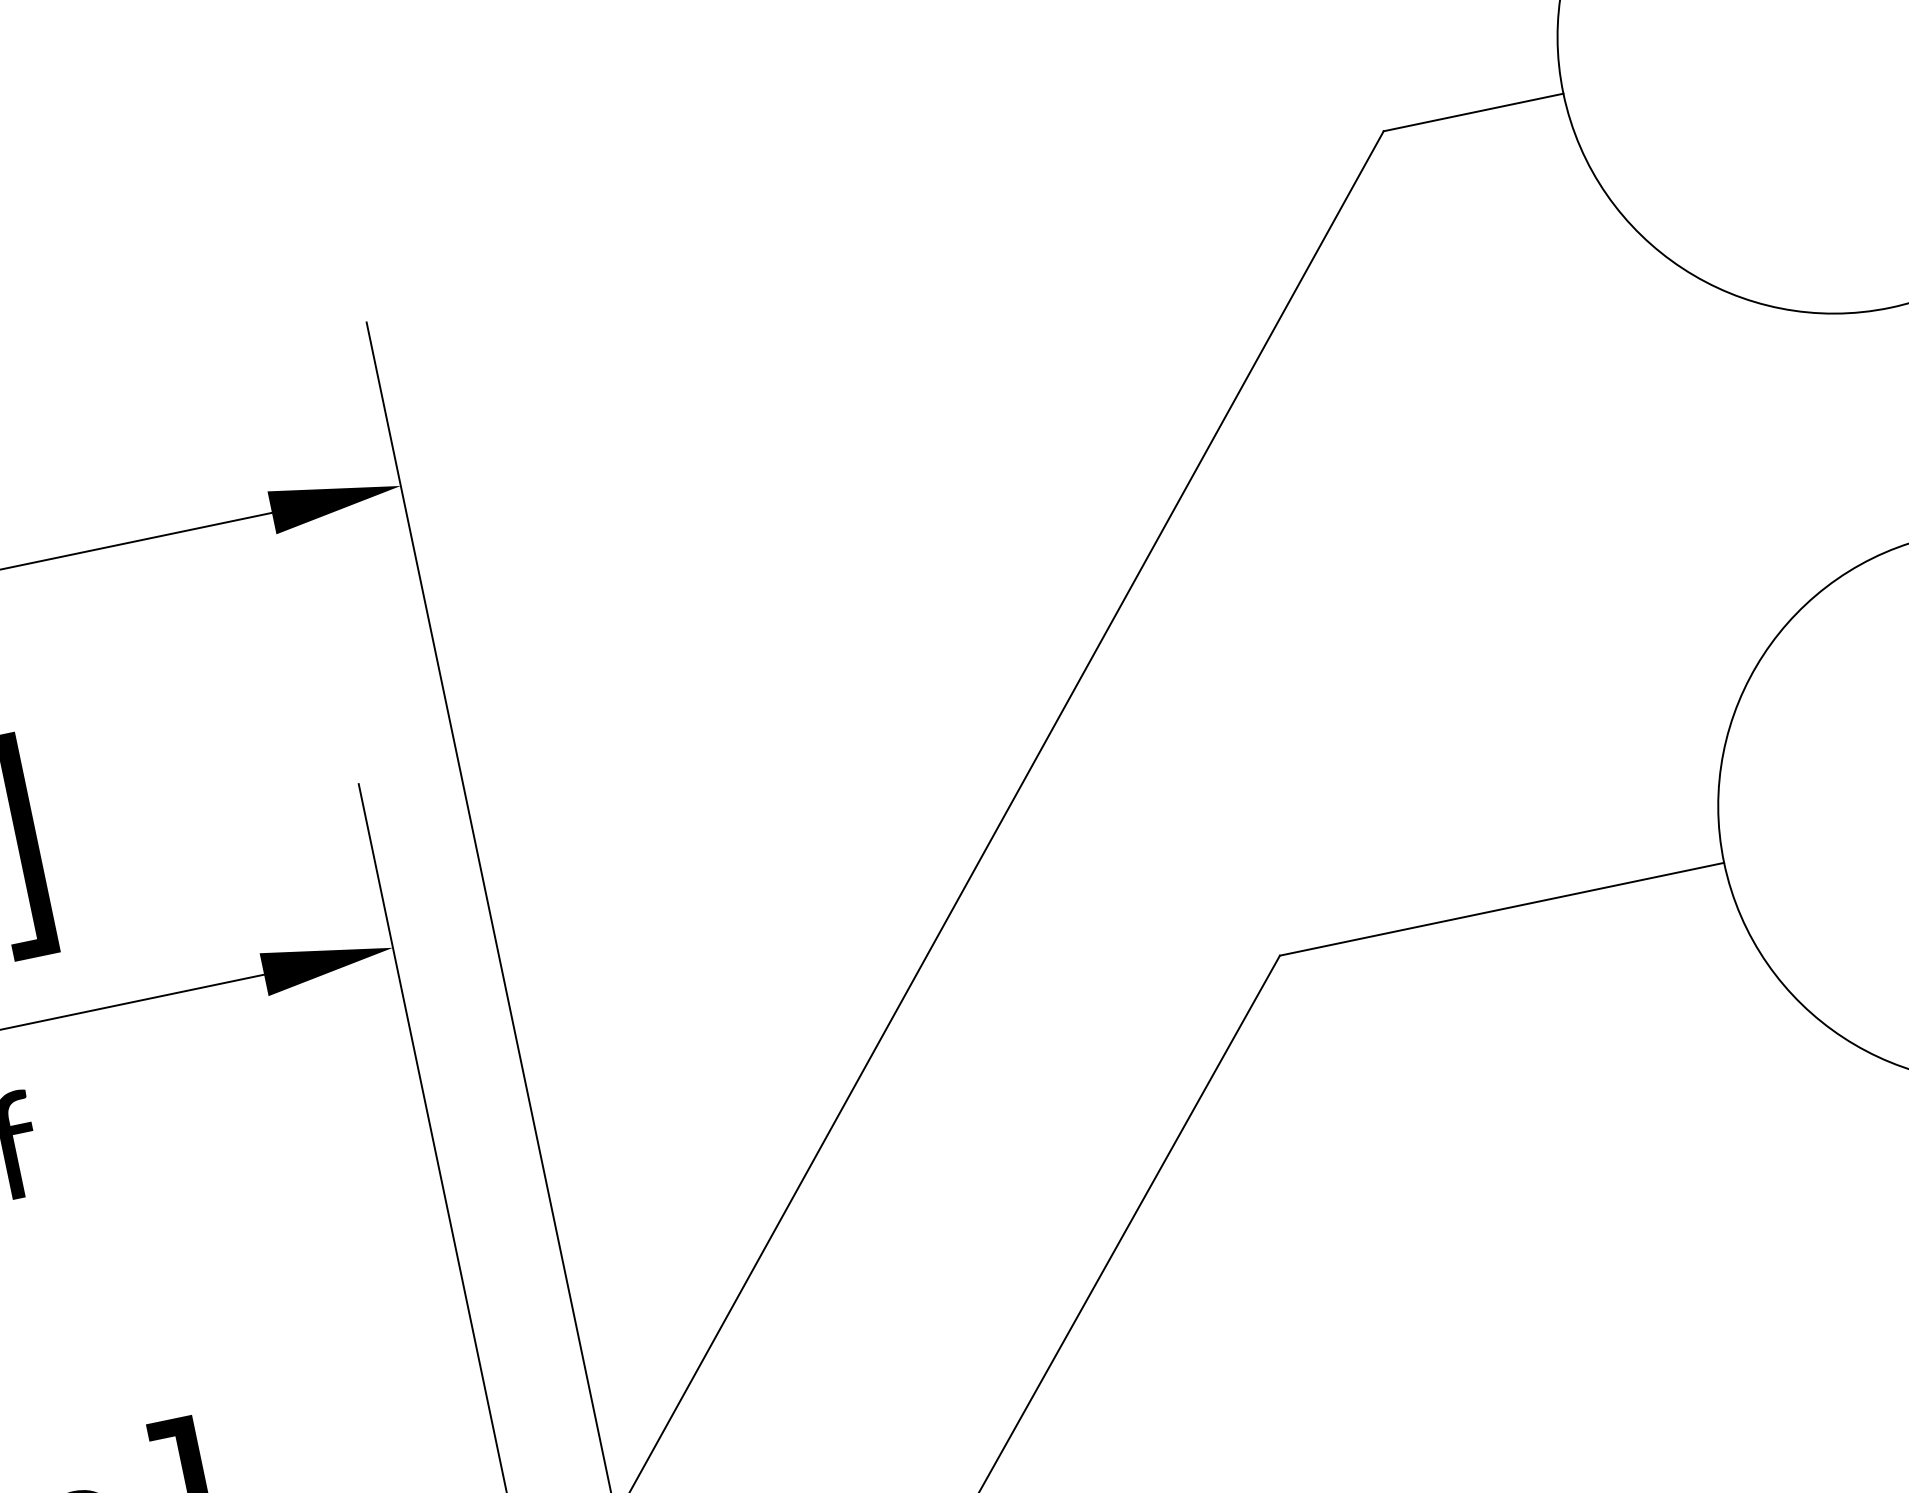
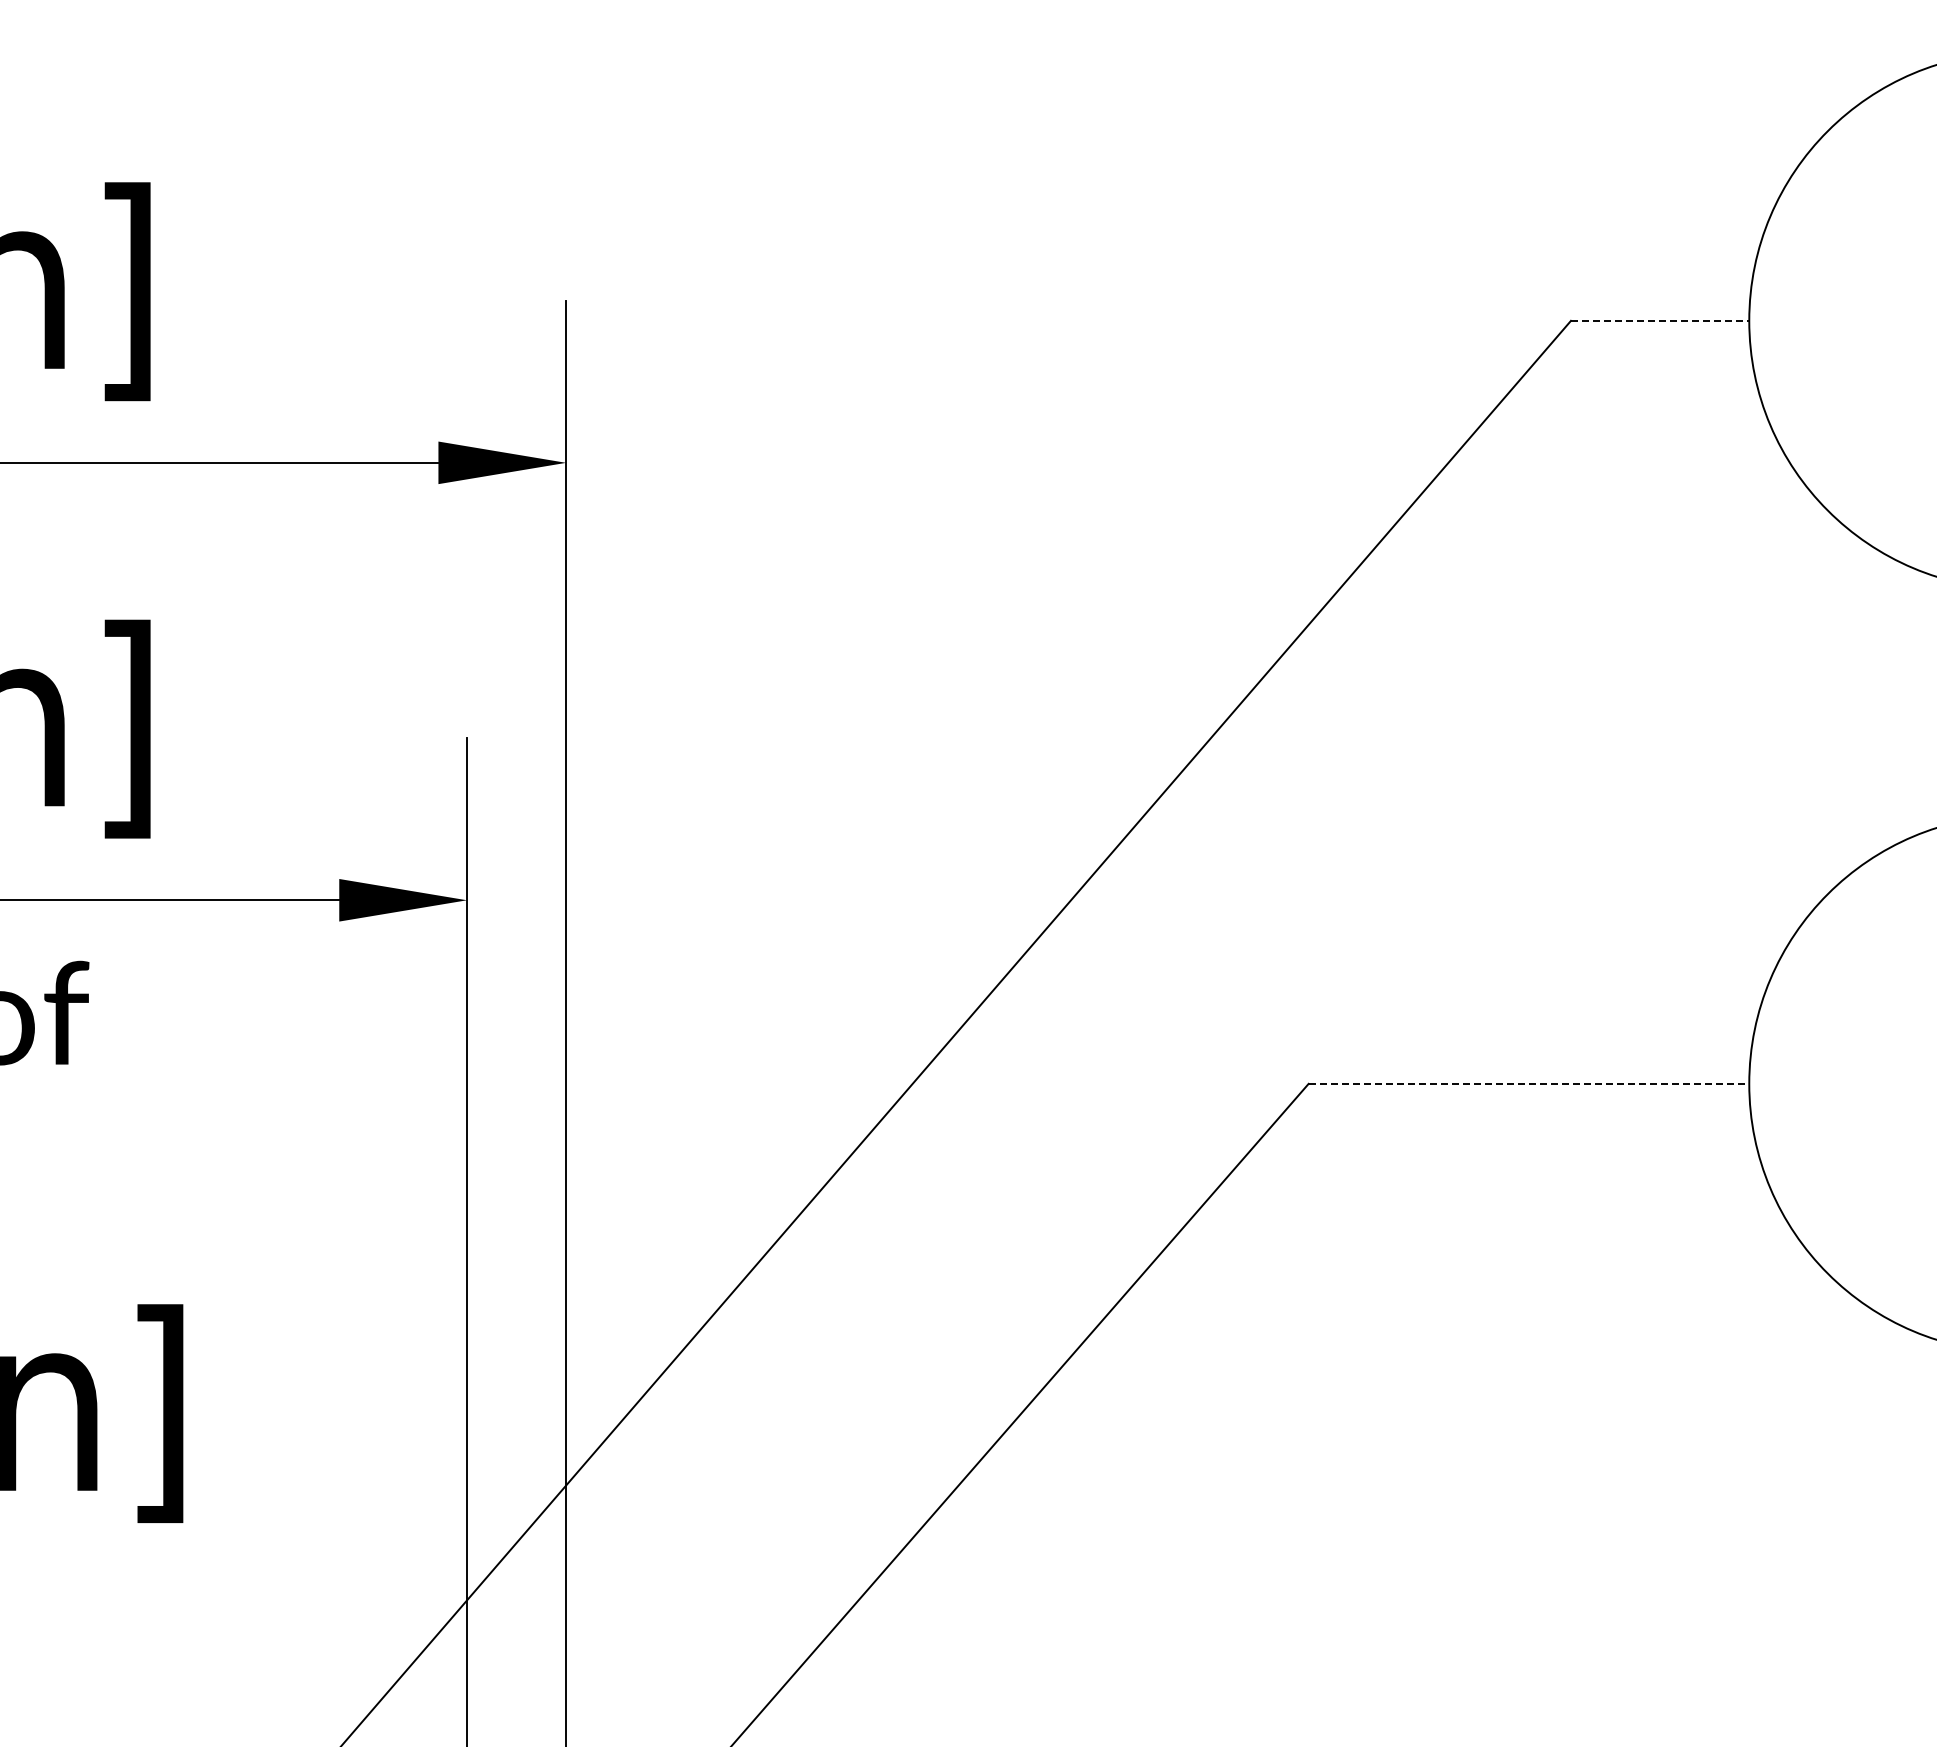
line: (1473, 112) -> (1660, 320), solid -> dashed
line: (1502, 908) -> (1529, 1083), solid -> dashed

